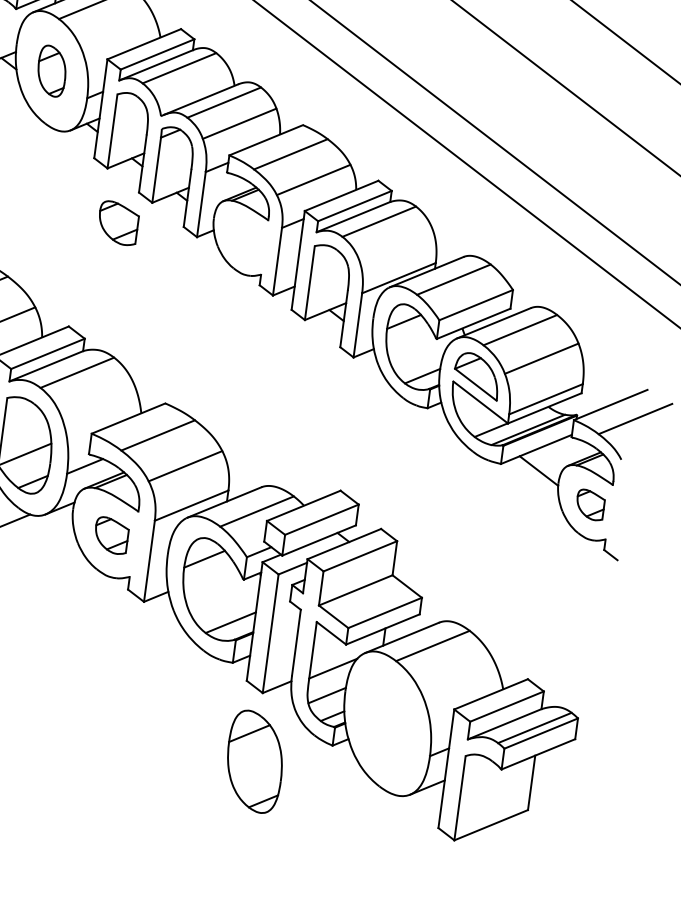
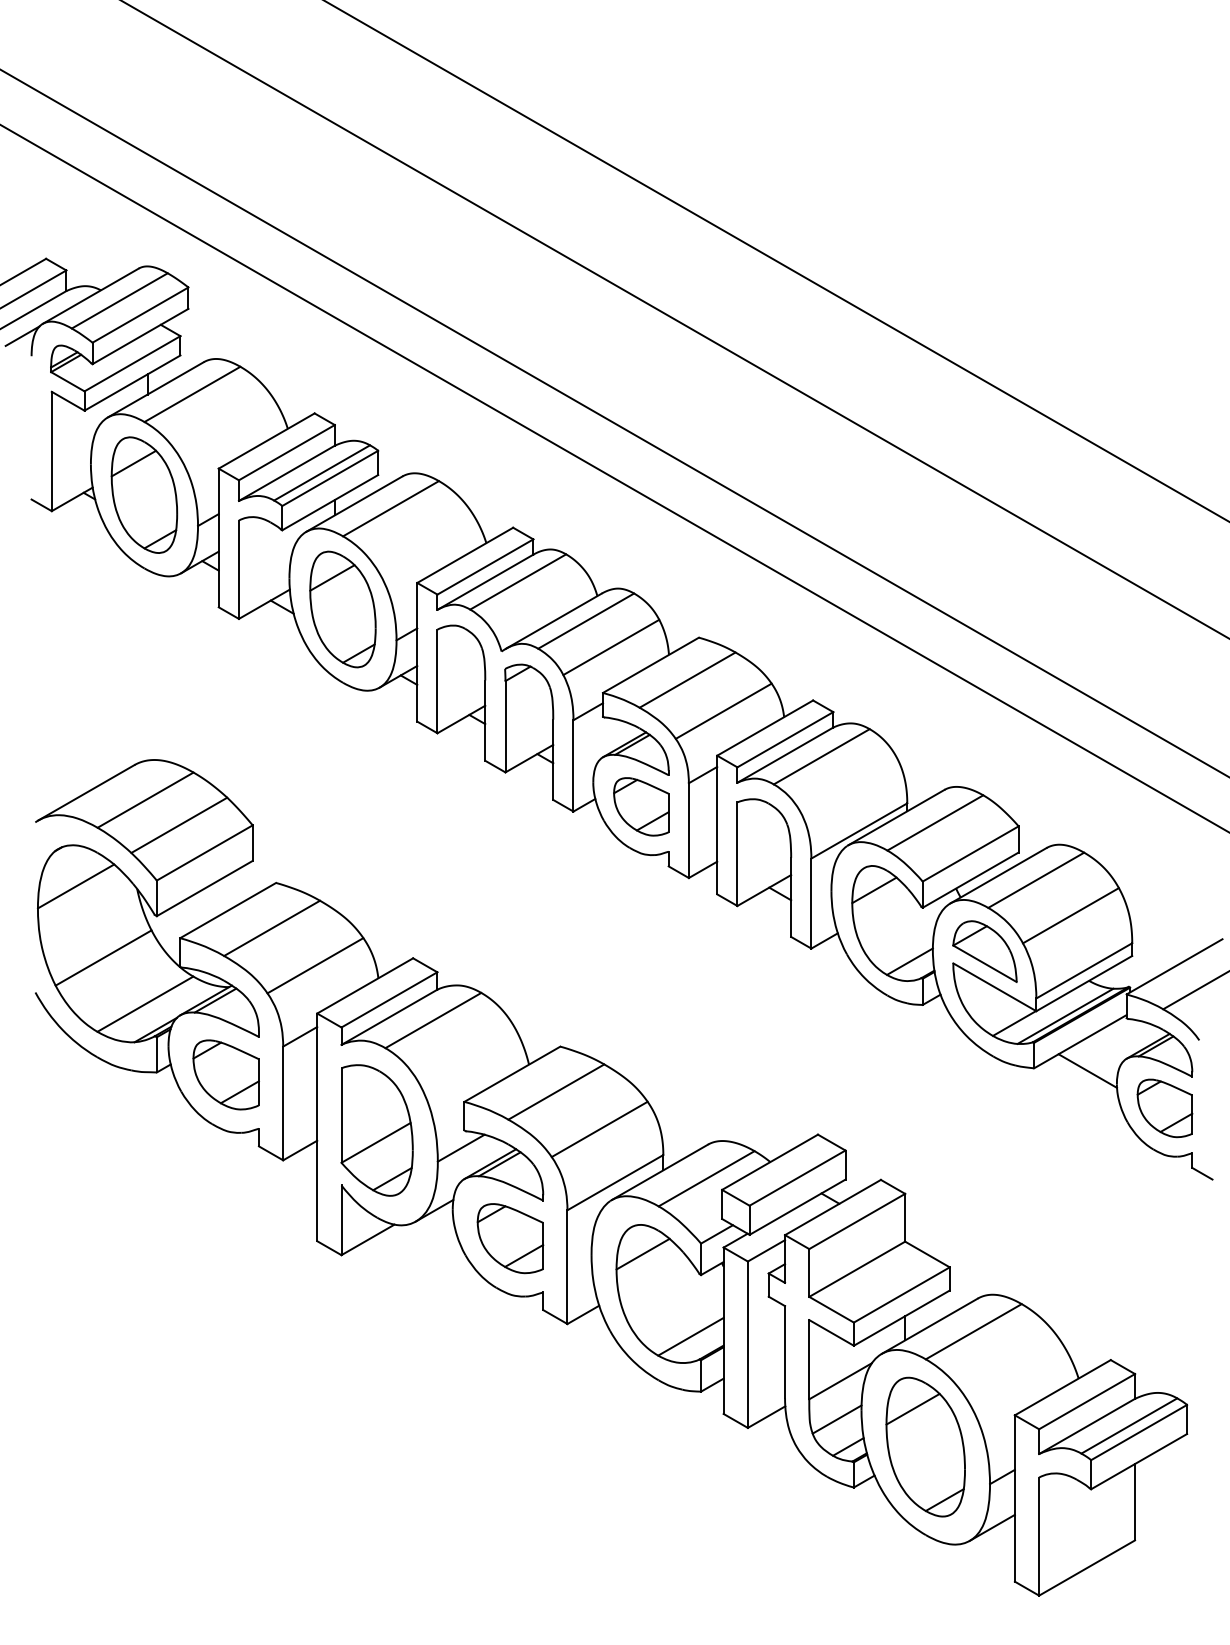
part: (51, 71) -> (342, 609), size x1.67
part: (118, 222) -> (641, 806), moved
part: (590, 505) -> (1164, 1108), size x1.43
part: (111, 535) -> (510, 1238), size x1.43
part: (254, 761) -> (925, 1446), moved

